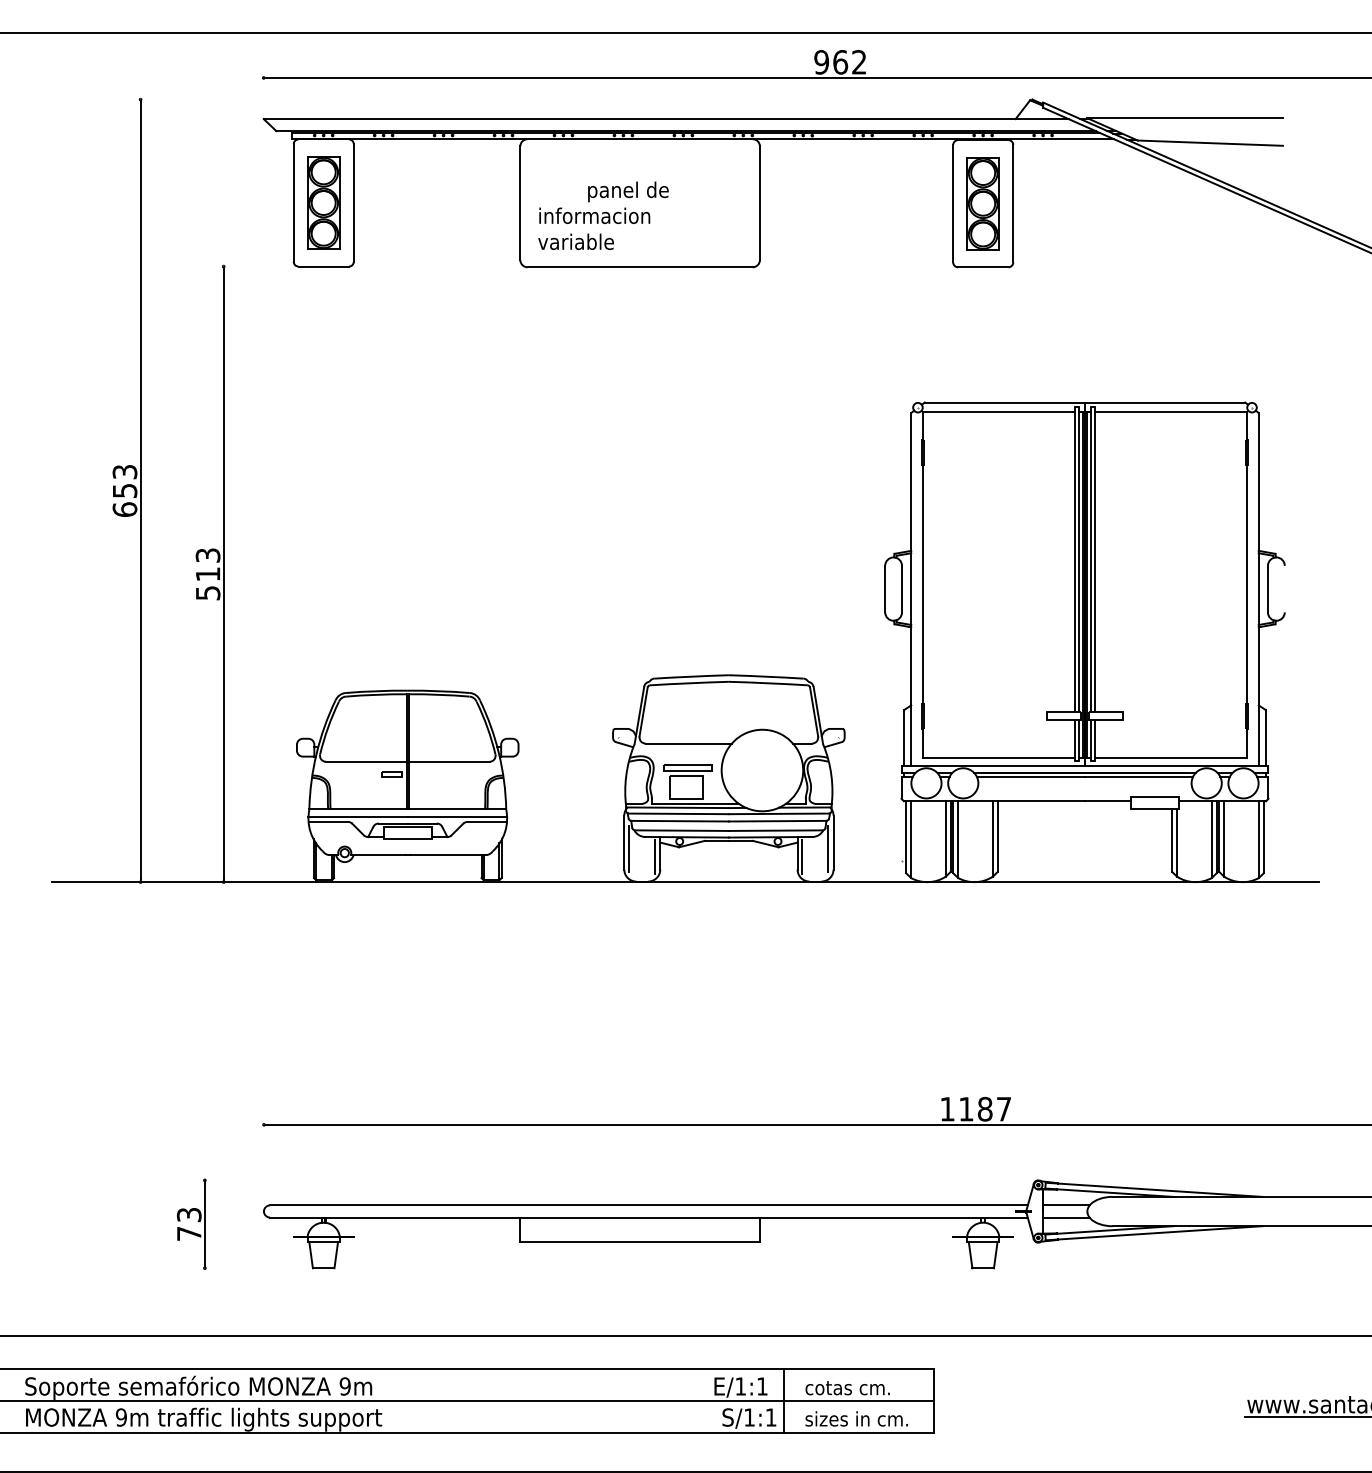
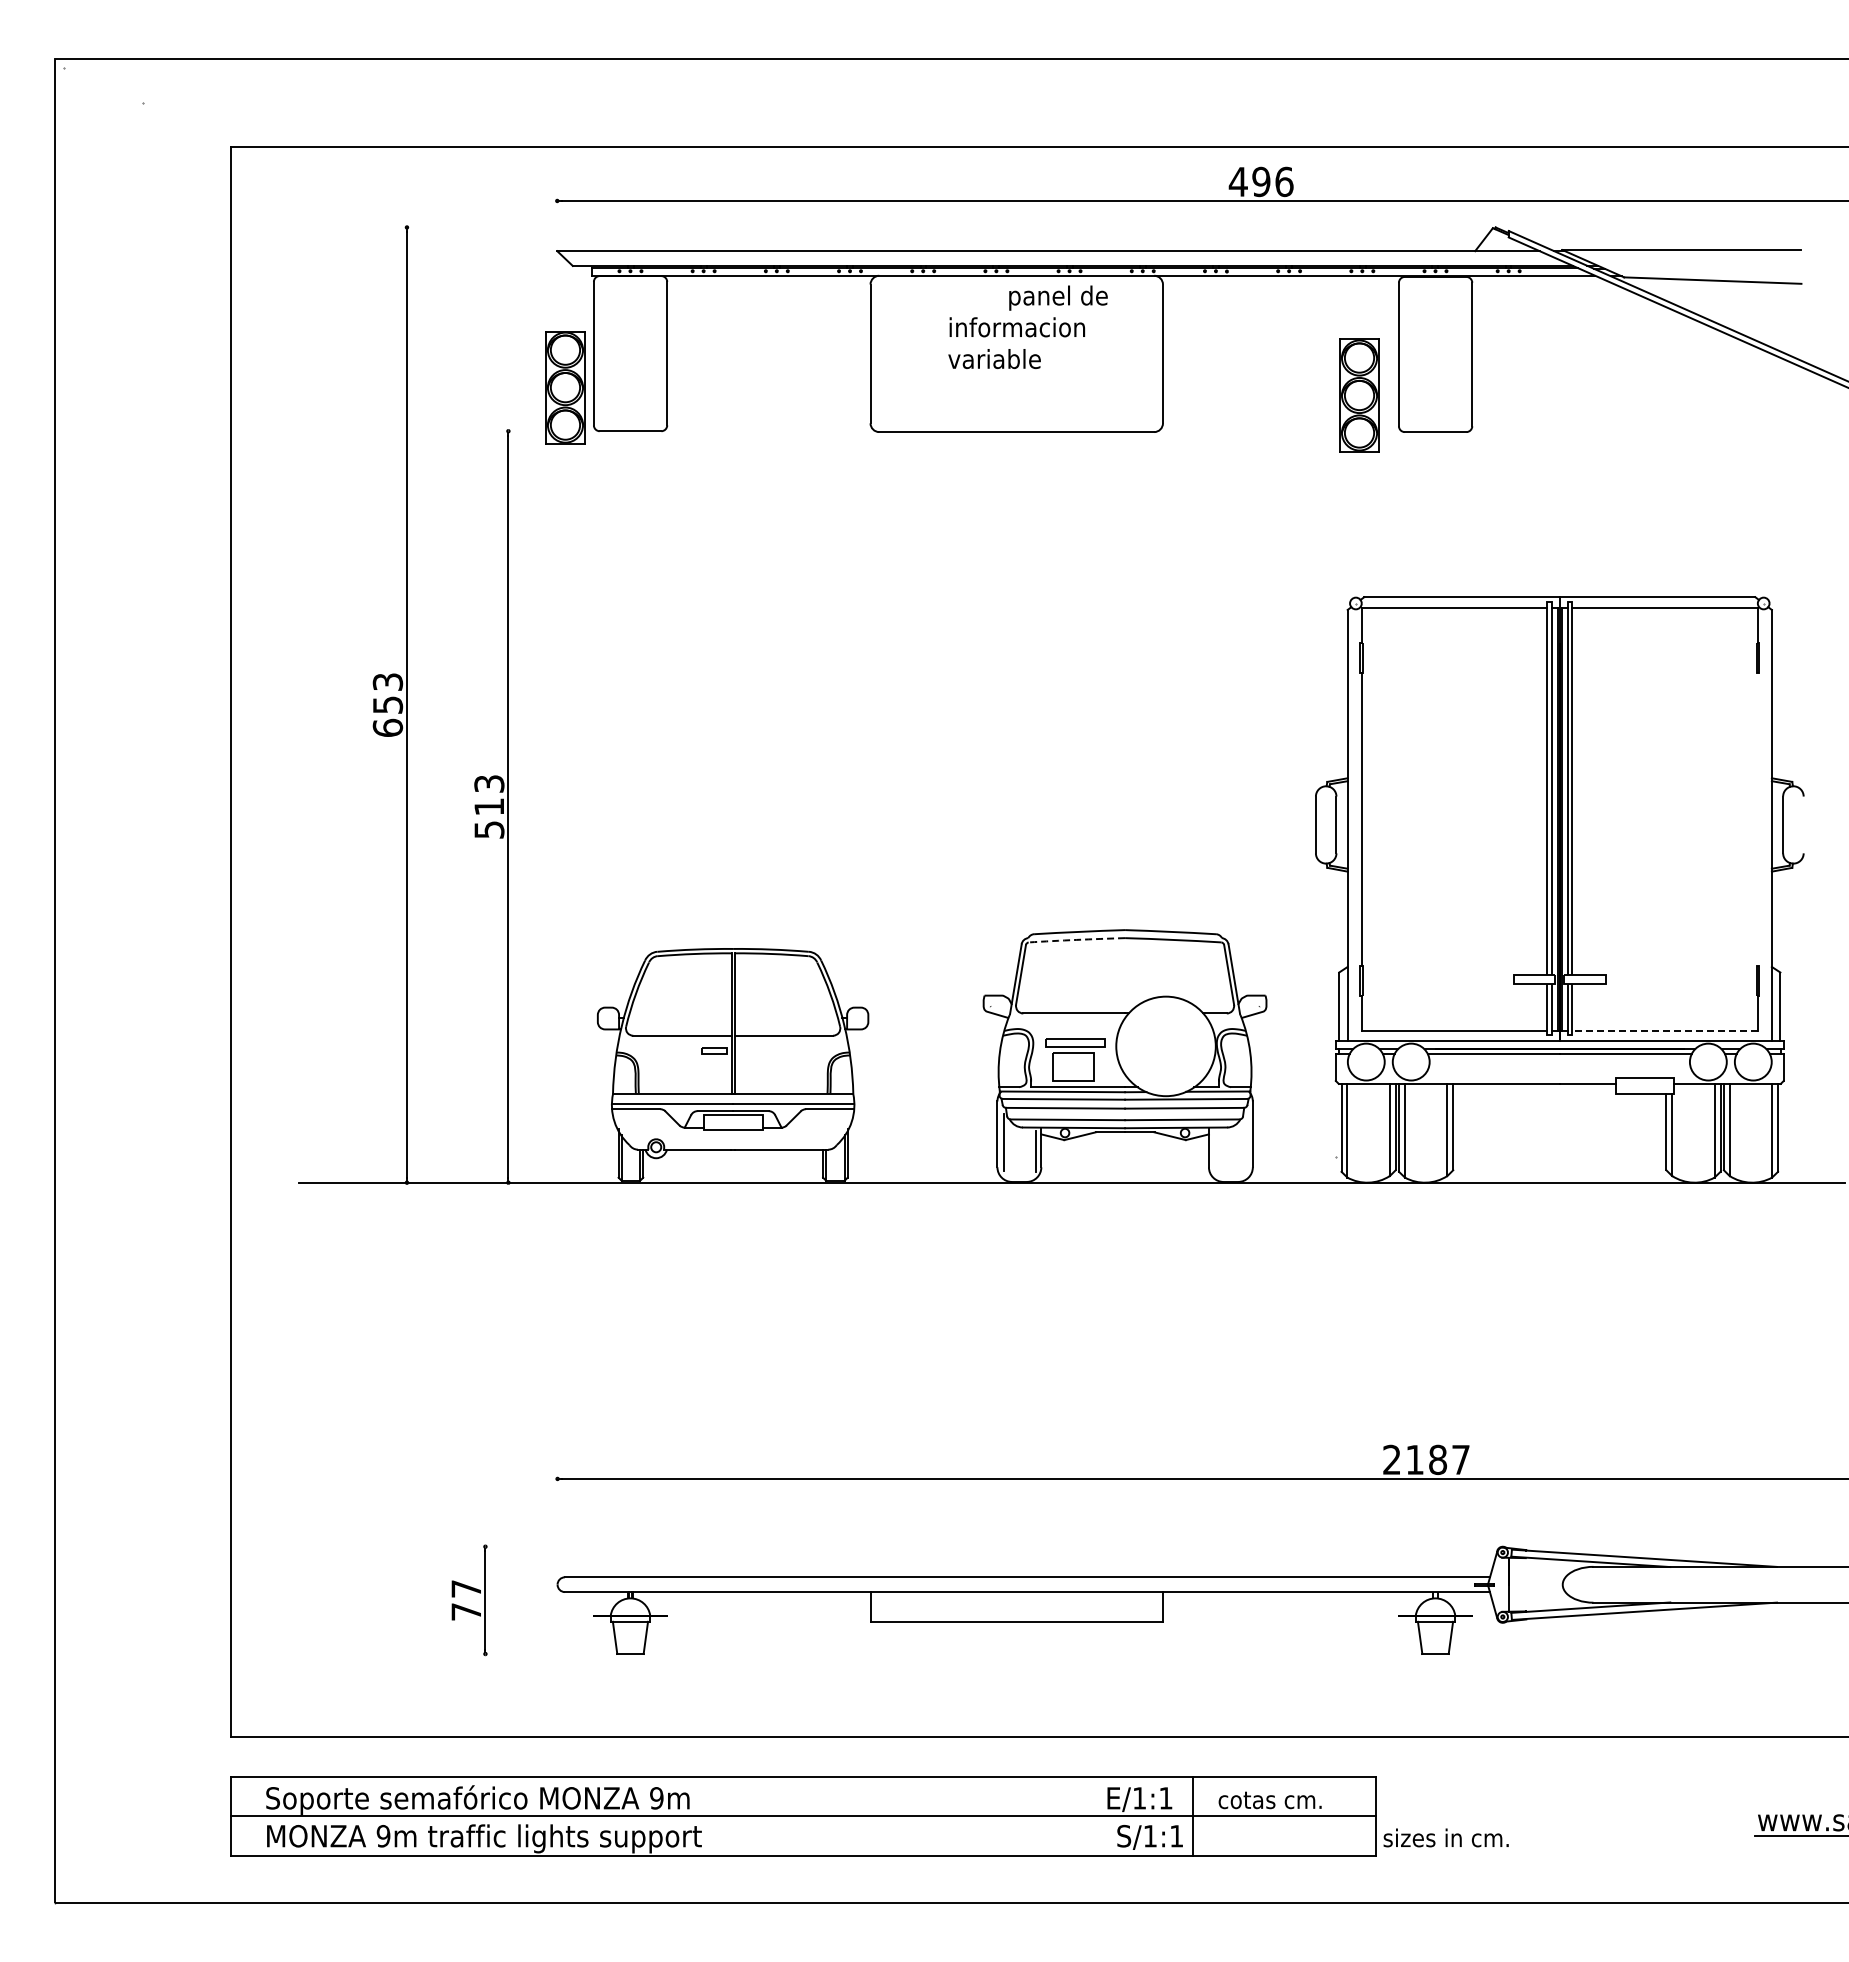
text: (839, 61) -> (1260, 181), 962 -> 496
part: (323, 202) -> (565, 387), moved
part: (983, 203) -> (1359, 395), moved
text: (603, 215) -> (1027, 327), moved
line: (1246, 584) -> (1757, 819), removed
arc: (689, 682) -> (1076, 939), solid -> dashed
line: (1171, 757) -> (1665, 1030), solid -> dashed
line: (828, 849) -> (1246, 1142), removed
line: (802, 856) -> (1214, 1151), removed
text: (947, 1108) -> (1391, 1459), 1187 -> 2187
line: (1065, 1205) -> (1536, 1577), removed
text: (189, 1214) -> (466, 1588), 73 -> 77
line: (1065, 1217) -> (1536, 1592), removed
text: (856, 1418) -> (1445, 1837), moved

